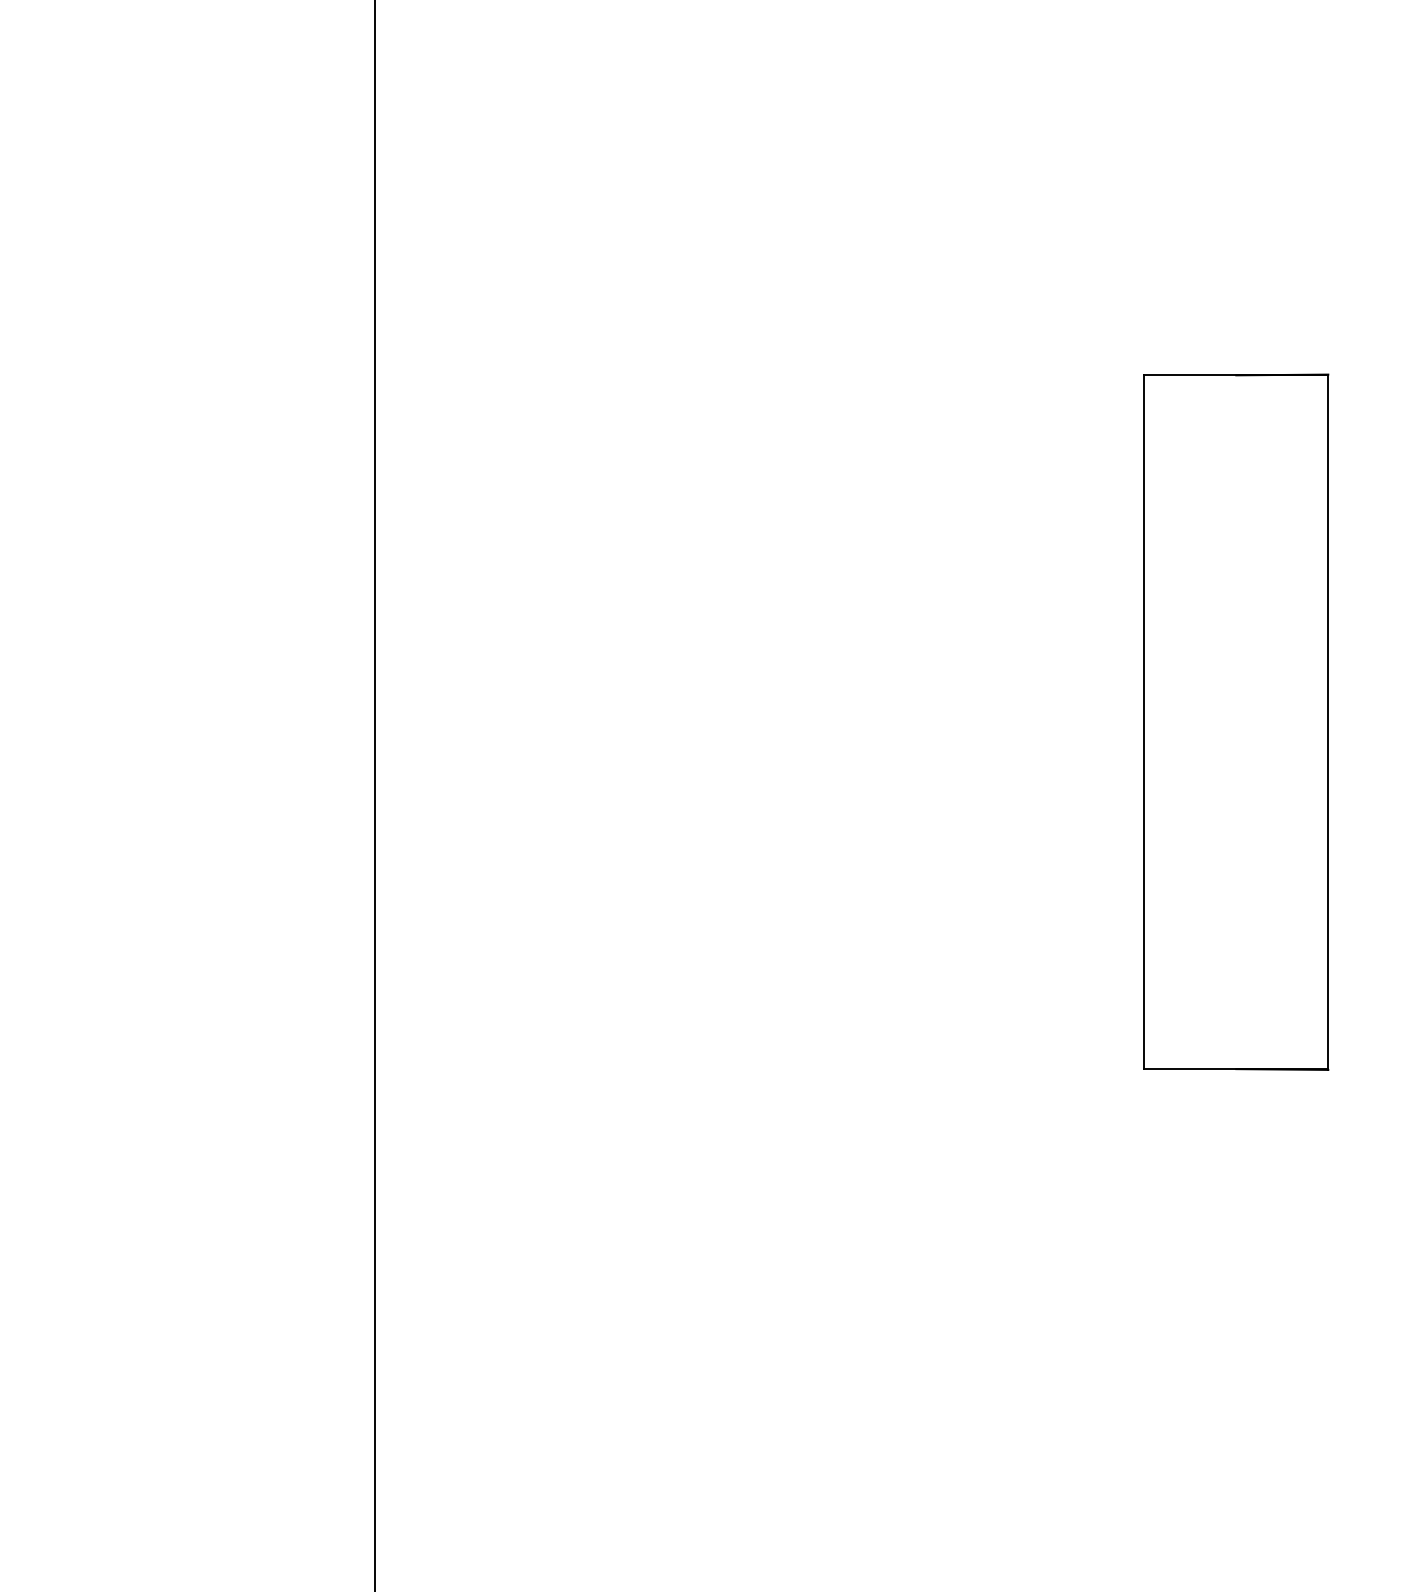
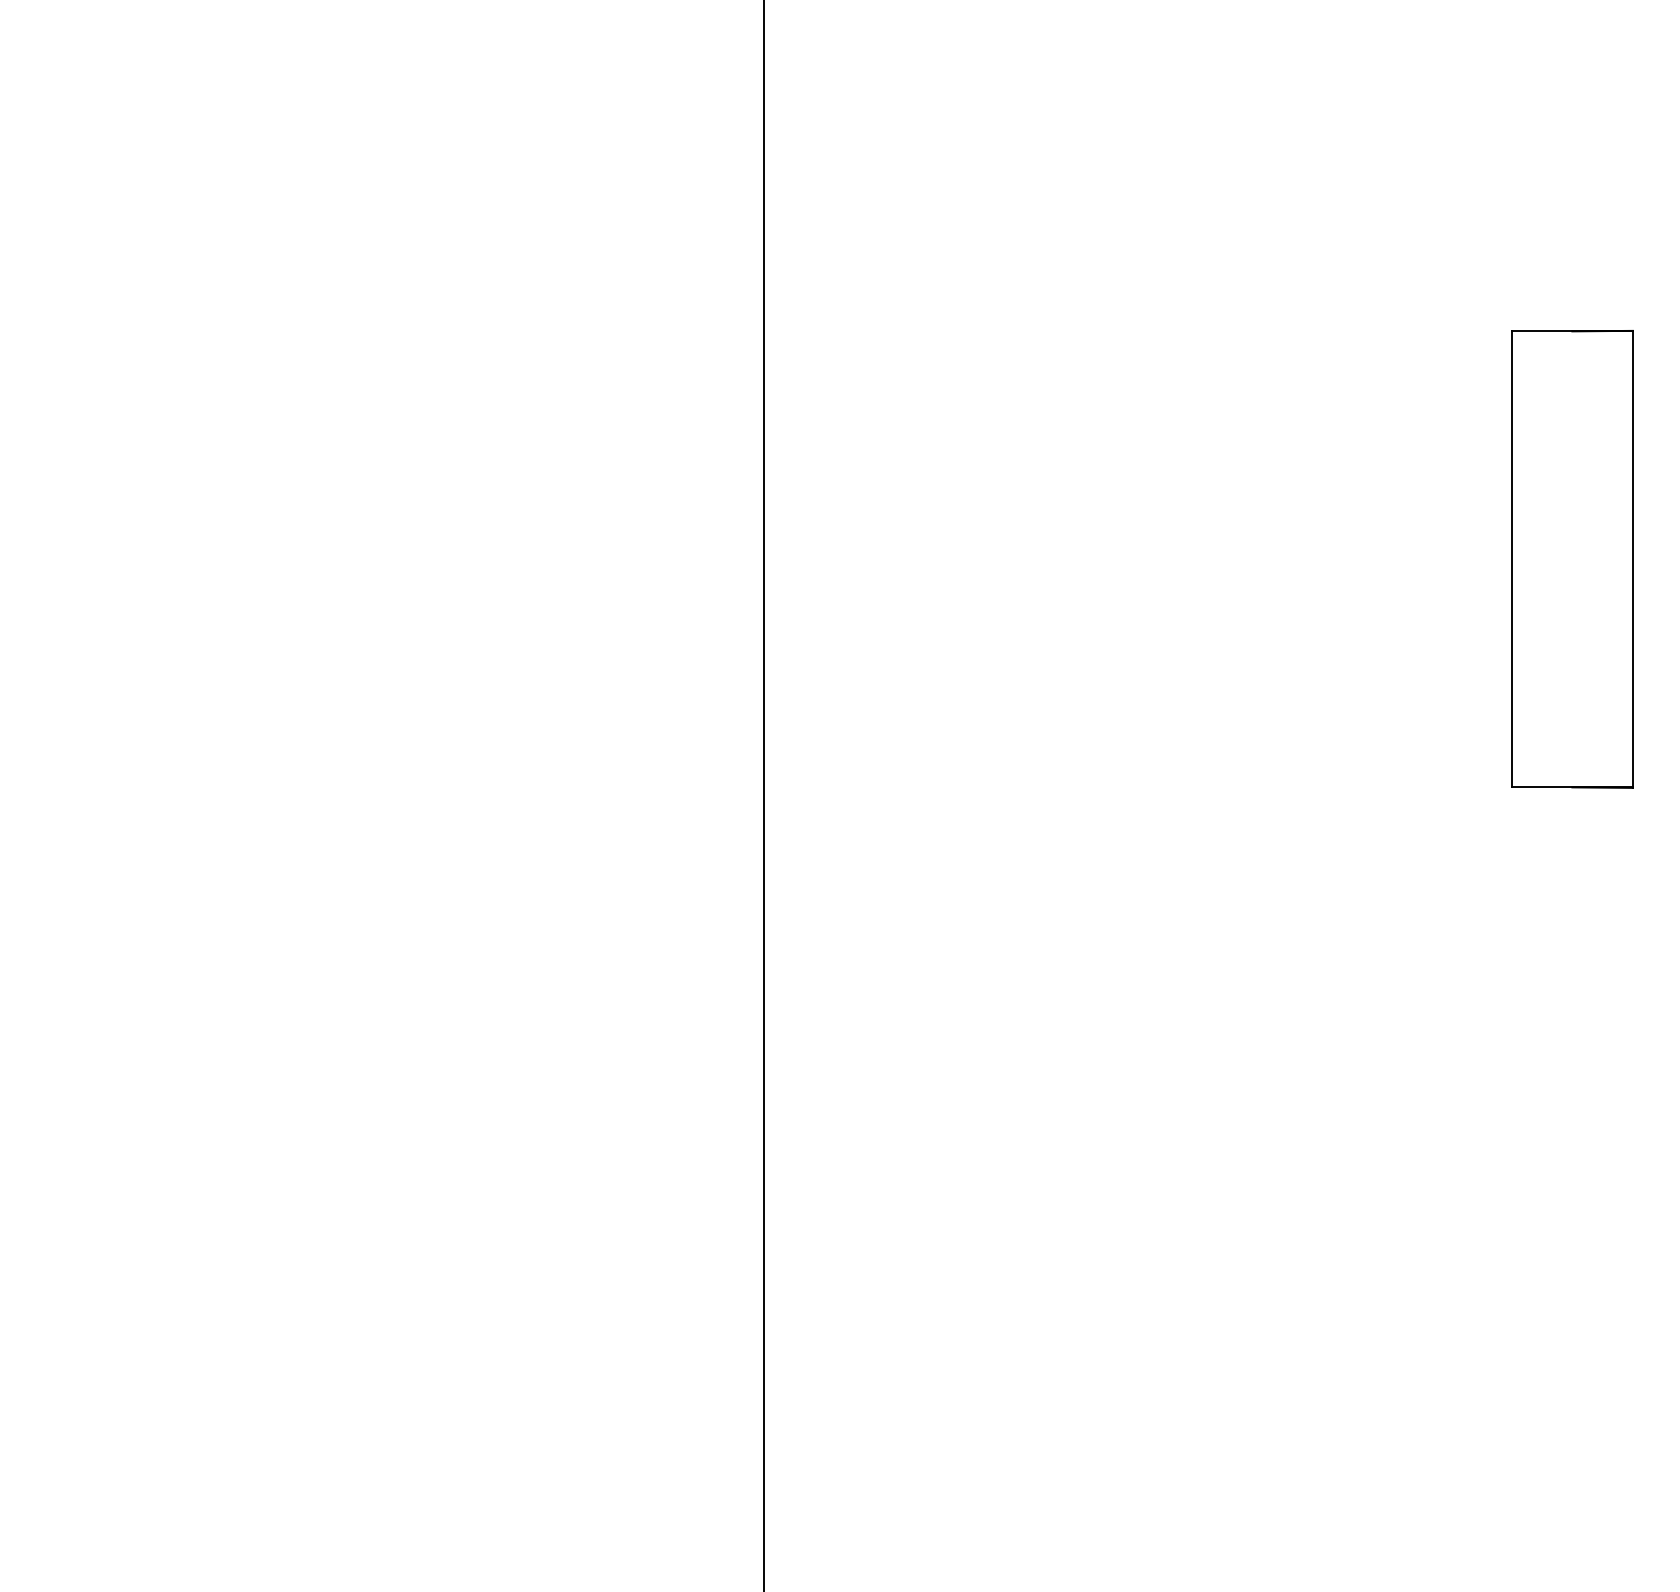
part: (1236, 722) -> (1572, 559), size x0.7

